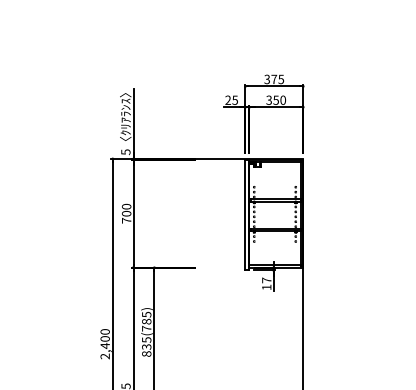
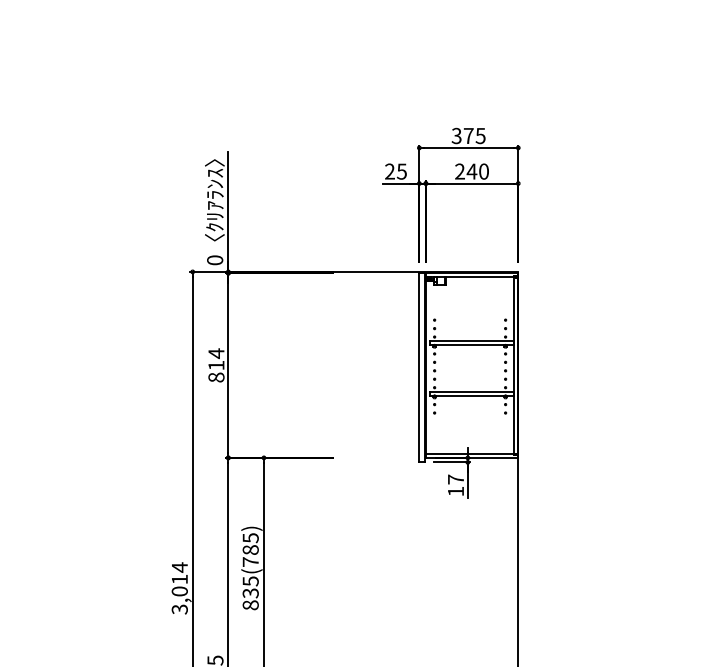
text: (272, 99) -> (465, 170), 350 -> 240
text: (125, 152) -> (214, 260), 5 -> 0
text: (126, 213) -> (216, 365), 700 -> 814
text: (104, 343) -> (178, 587), 2,400 -> 3,014

